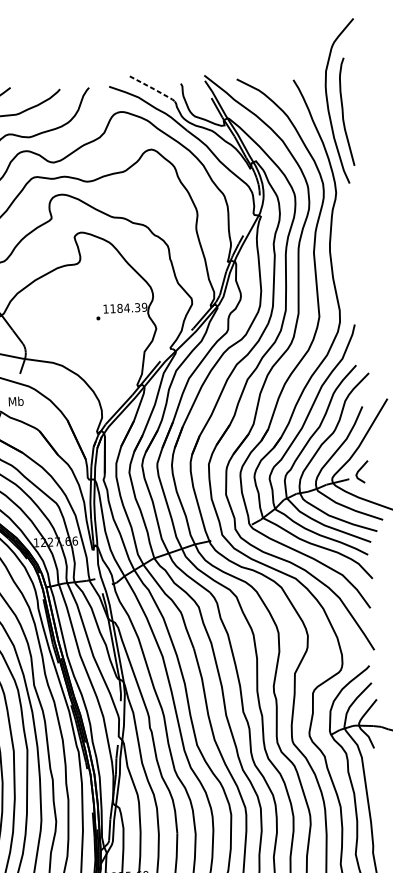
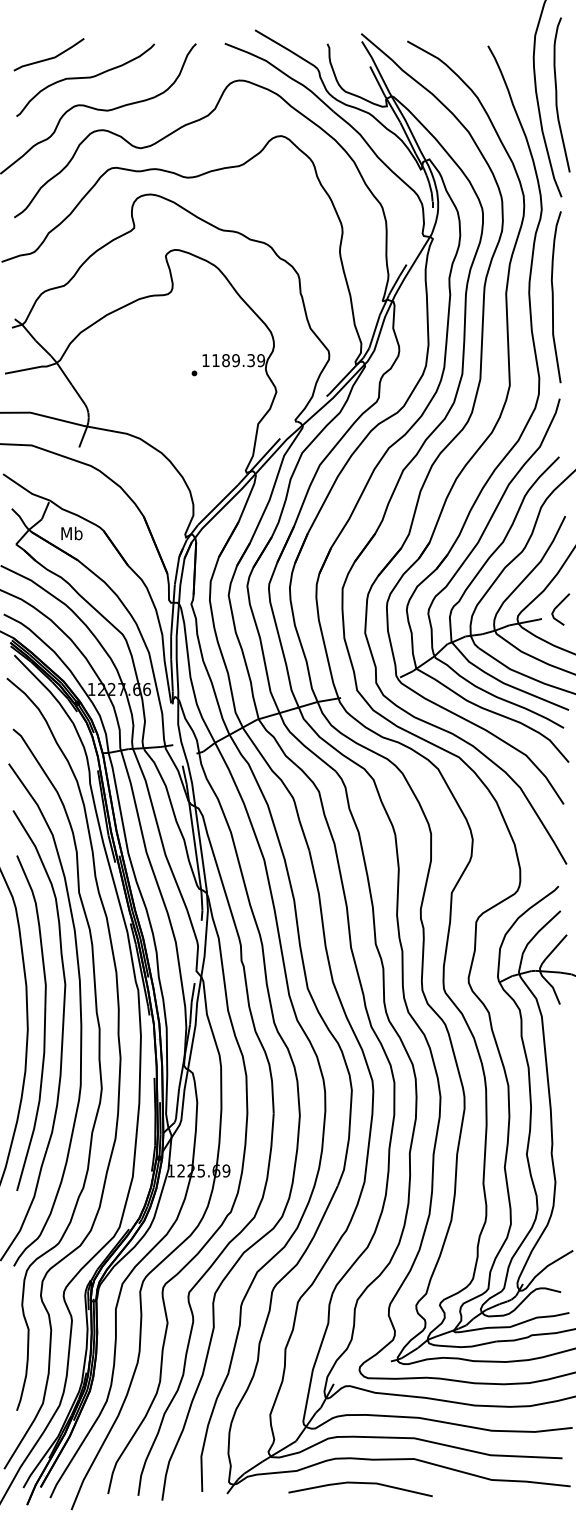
line: (153, 88) -> (288, 49), dashed -> solid
curve: (347, 253) -> (553, 297), added
text: (126, 308) -> (235, 360), 1184.39 -> 1189.39
text: (15, 401) -> (71, 533), moved

